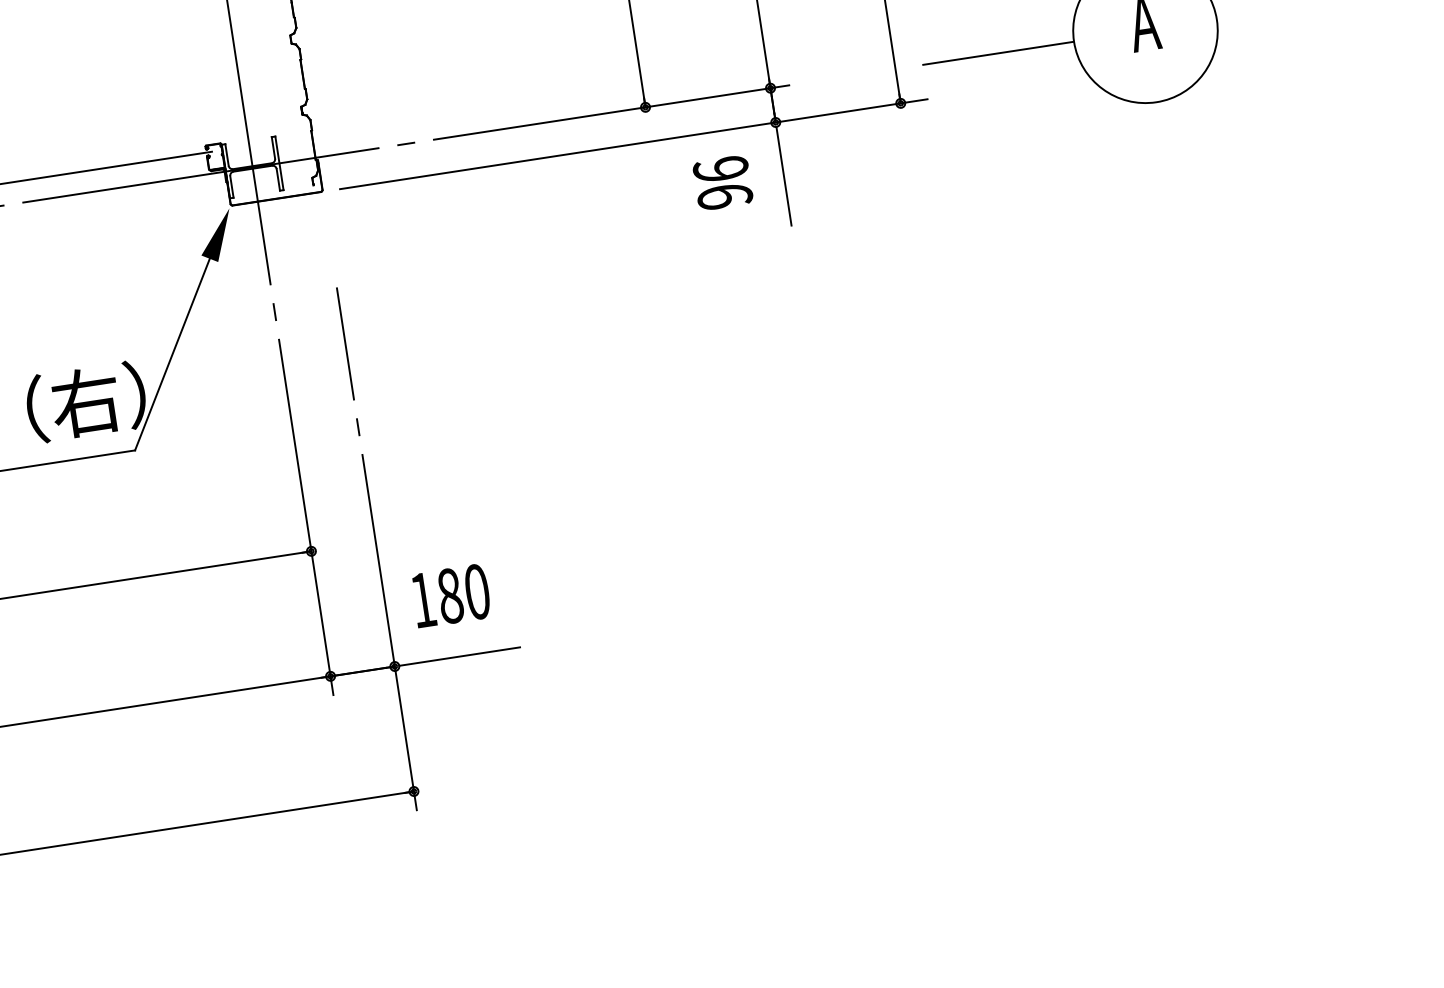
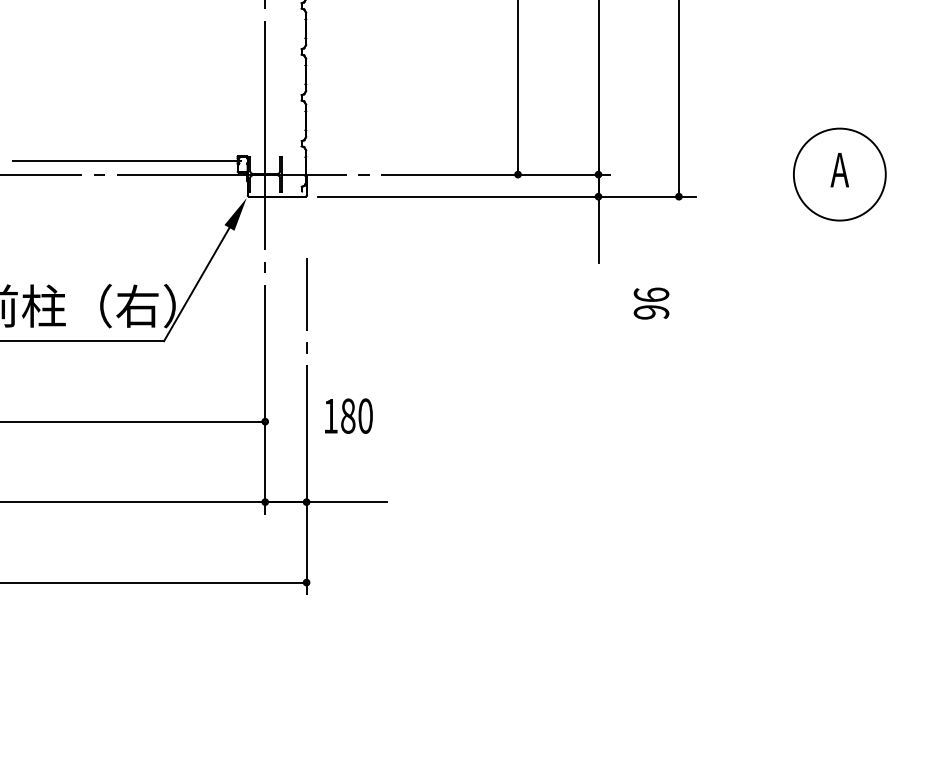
line: (997, 53) -> (744, 174), removed
text: (722, 182) -> (651, 303), moved
text: (450, 594) -> (348, 415), moved

